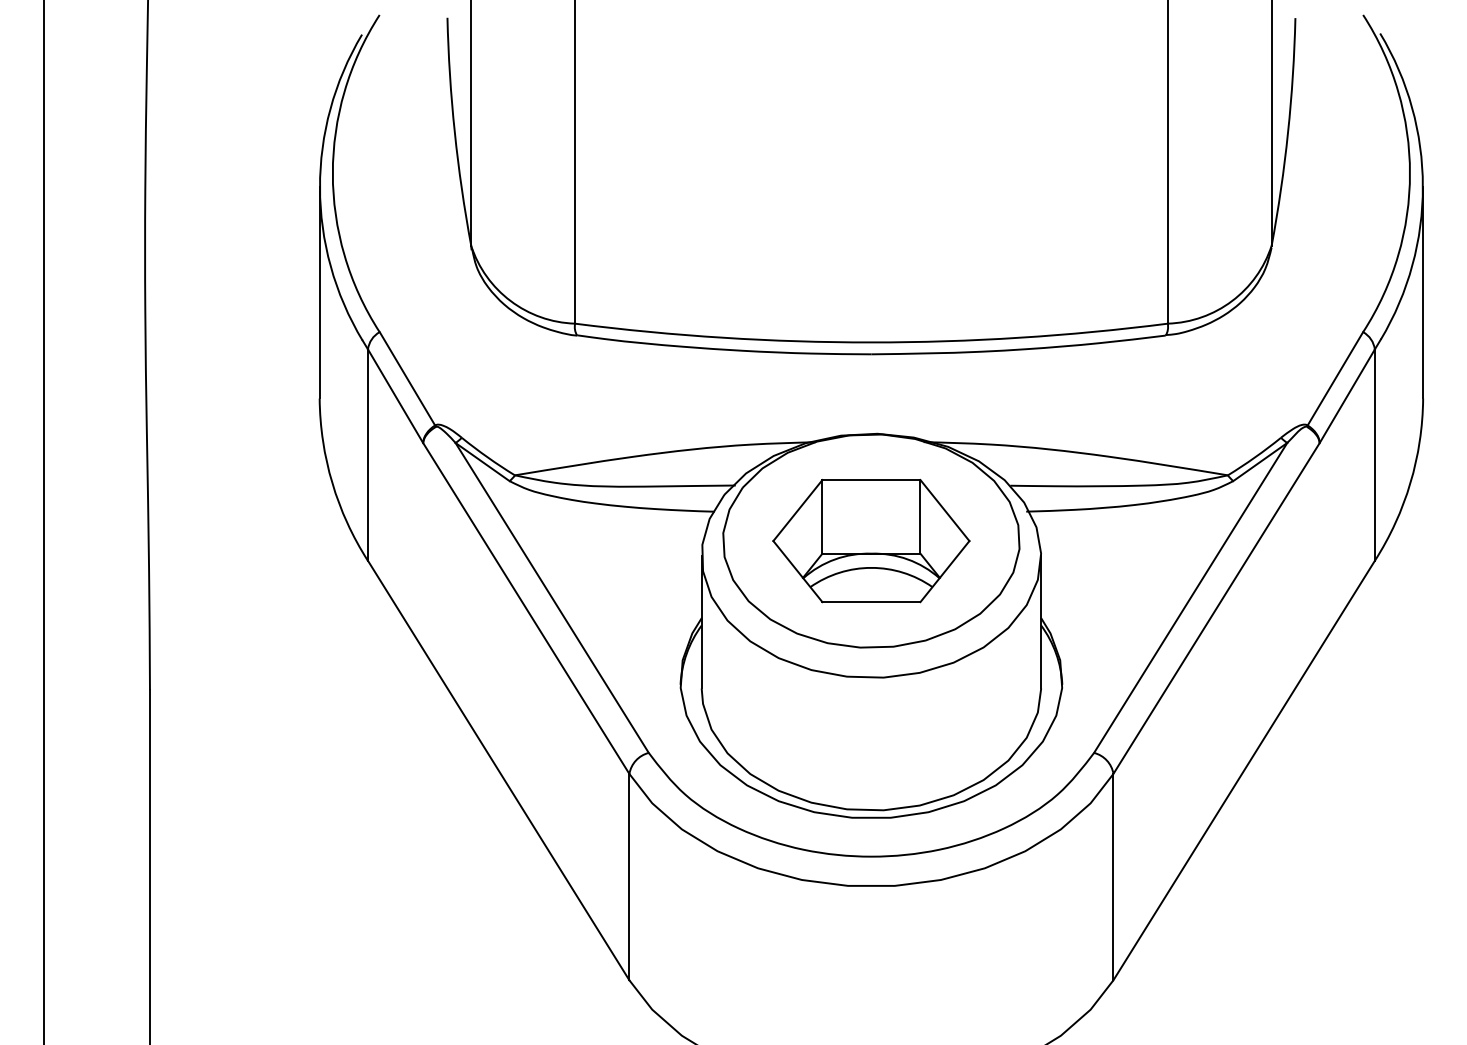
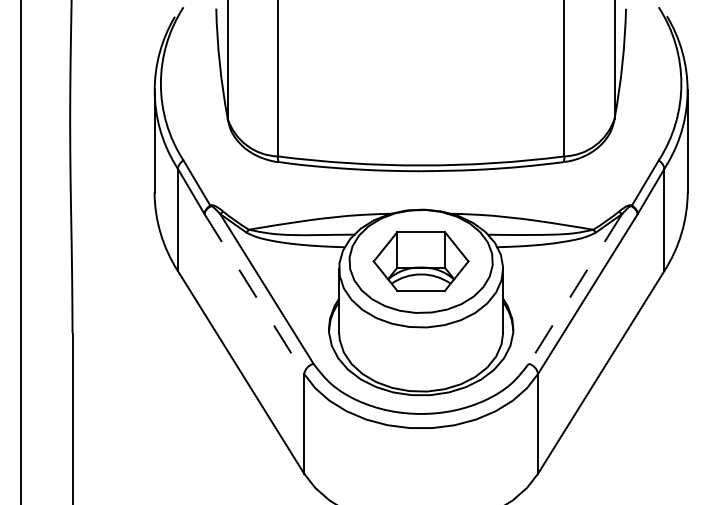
line: (1190, 599) -> (575, 289), solid -> dashed
line: (526, 609) -> (254, 294), solid -> dashed

